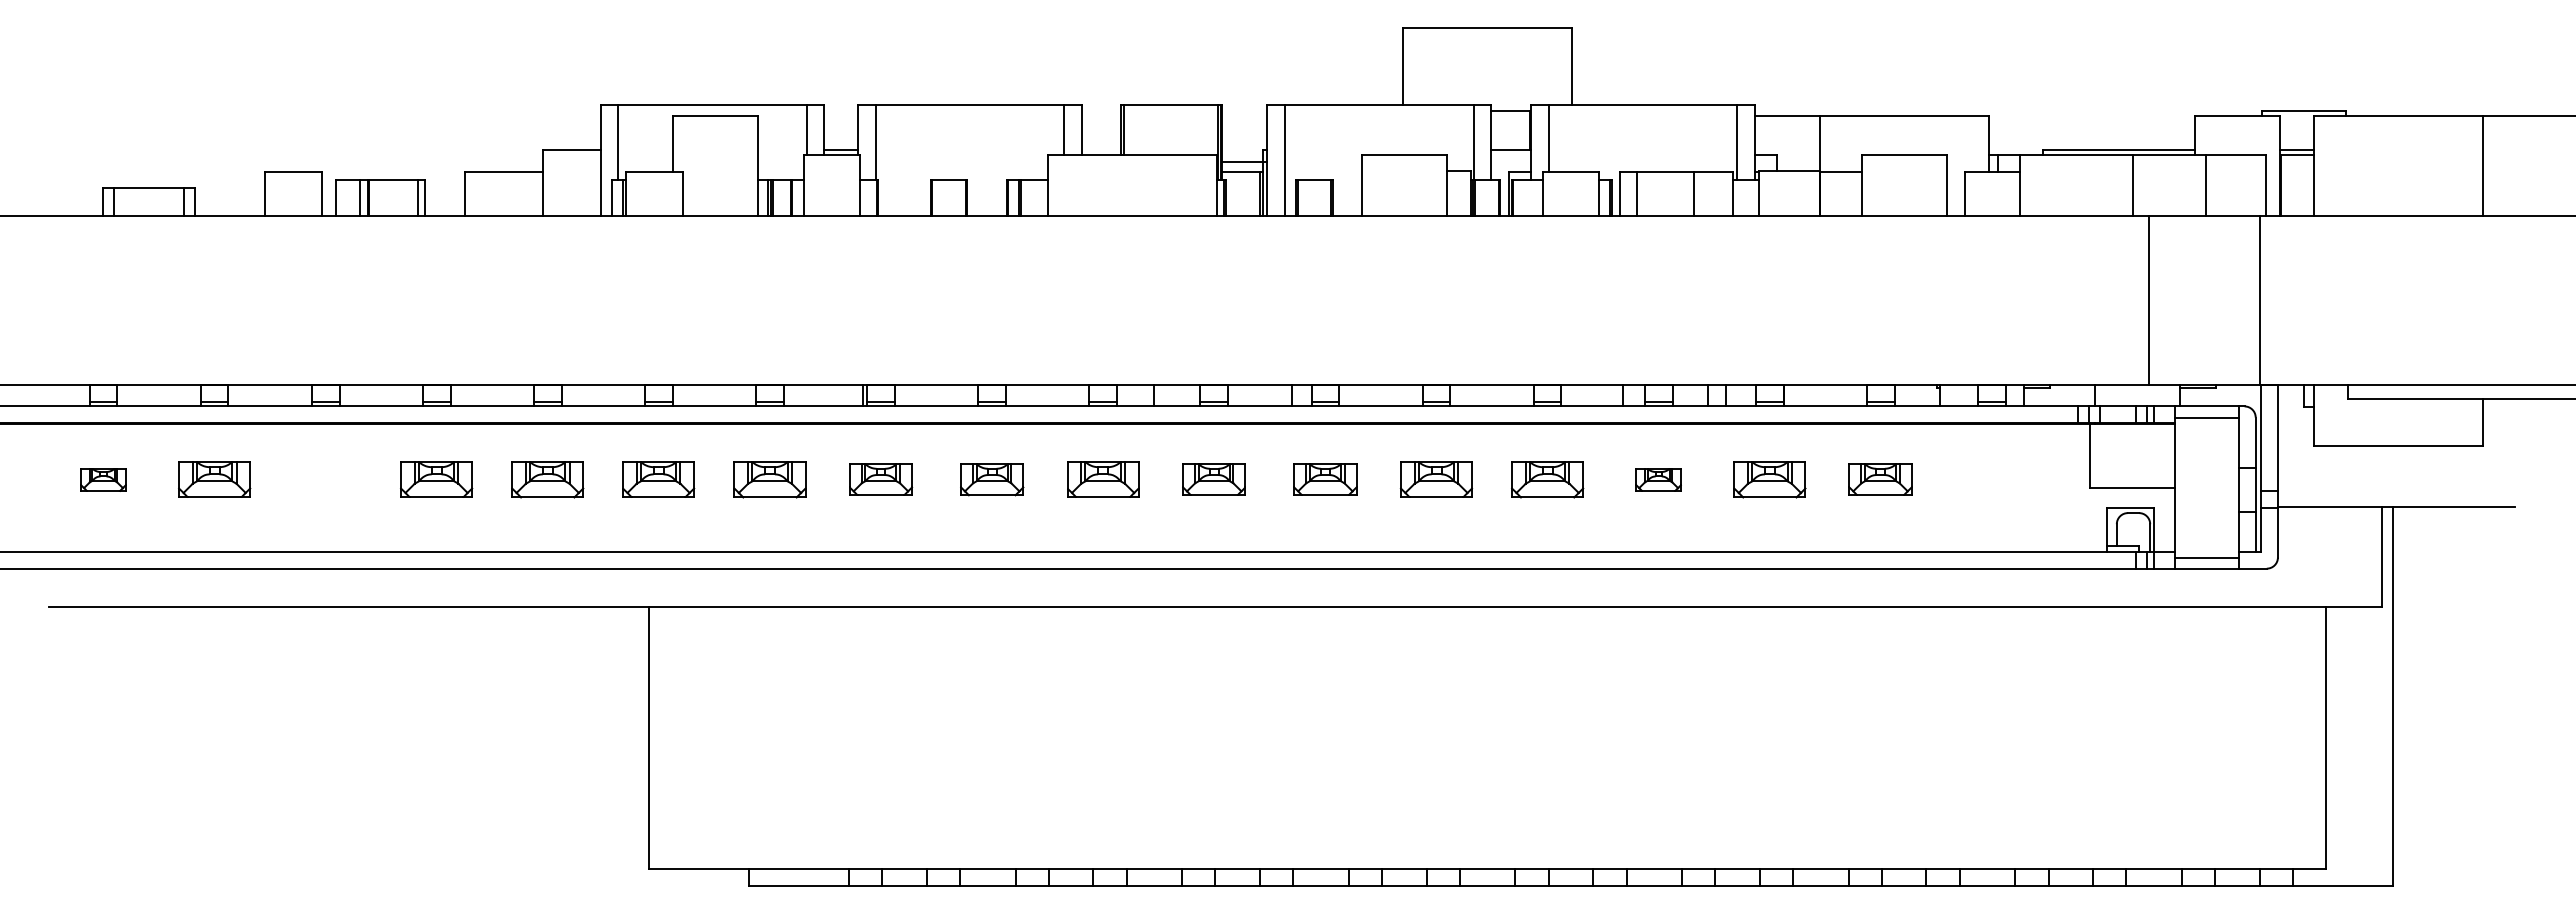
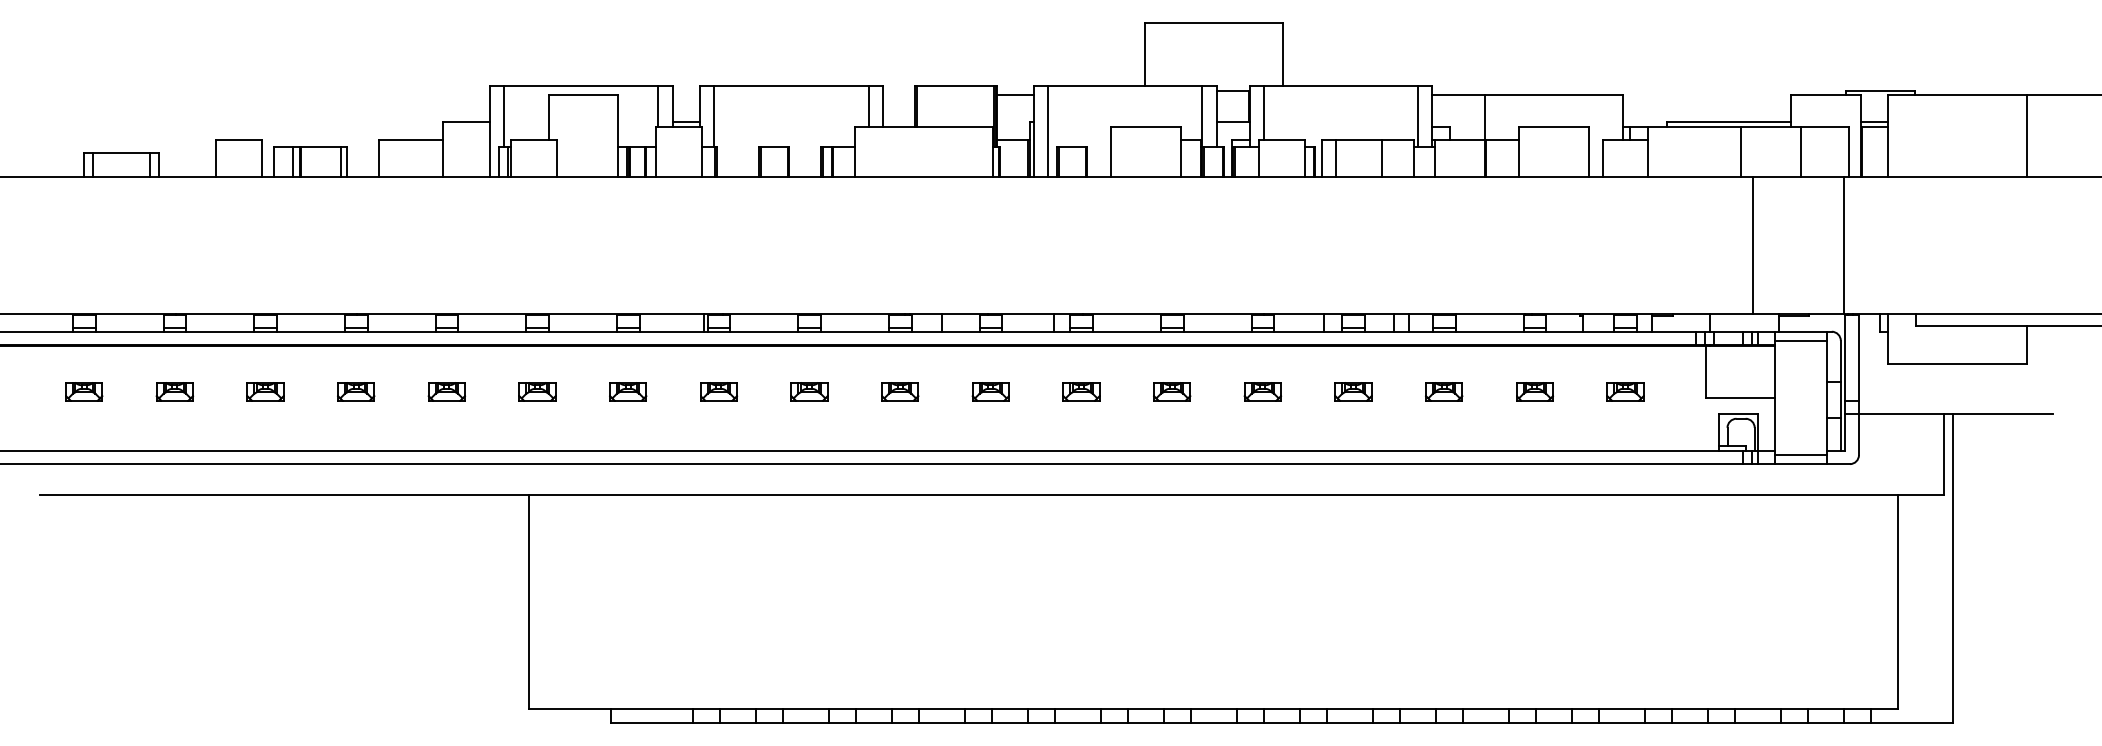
line: (1244, 162) -> (1015, 95), moved
part: (214, 479) -> (174, 391), size x0.62
part: (325, 479) -> (265, 391), added
part: (436, 479) -> (356, 391), size x0.62
part: (547, 479) -> (446, 391), size x0.62
part: (659, 479) -> (538, 391), size x0.62
part: (769, 479) -> (627, 391), size x0.62
part: (881, 479) -> (719, 391), size x0.71
part: (991, 479) -> (808, 391), size x0.71
part: (1103, 479) -> (900, 391), size x0.62
part: (1214, 479) -> (991, 391), size x0.71
part: (1325, 479) -> (1081, 391), size x0.71
part: (1436, 479) -> (1172, 391), size x0.62
part: (1547, 479) -> (1262, 391), size x0.62
part: (1769, 479) -> (1444, 391), size x0.62
part: (1881, 479) -> (1535, 391), size x0.71
part: (1991, 479) -> (1625, 391), added

